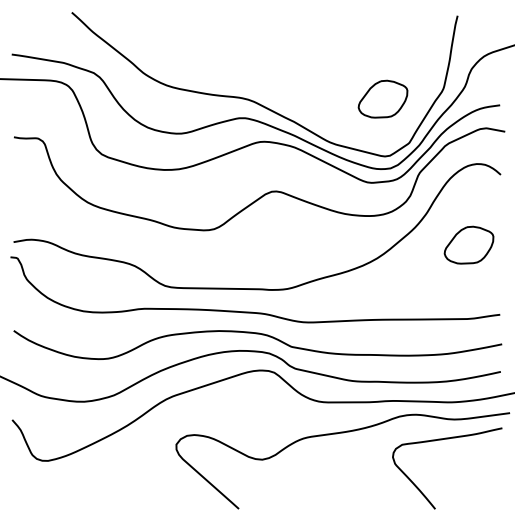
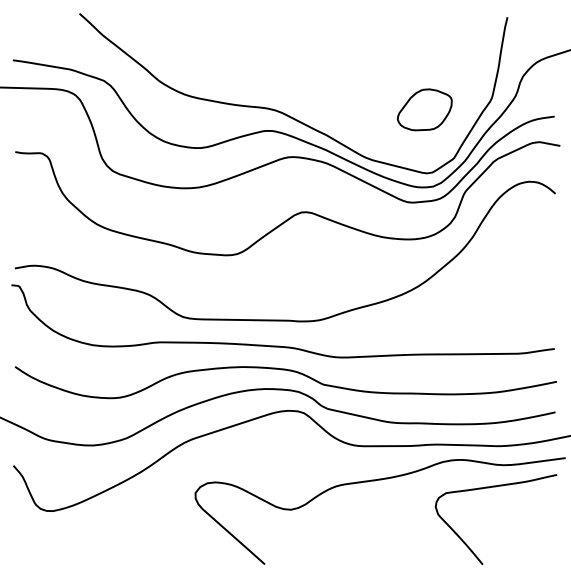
part: (468, 244) -> (519, 271), removed

